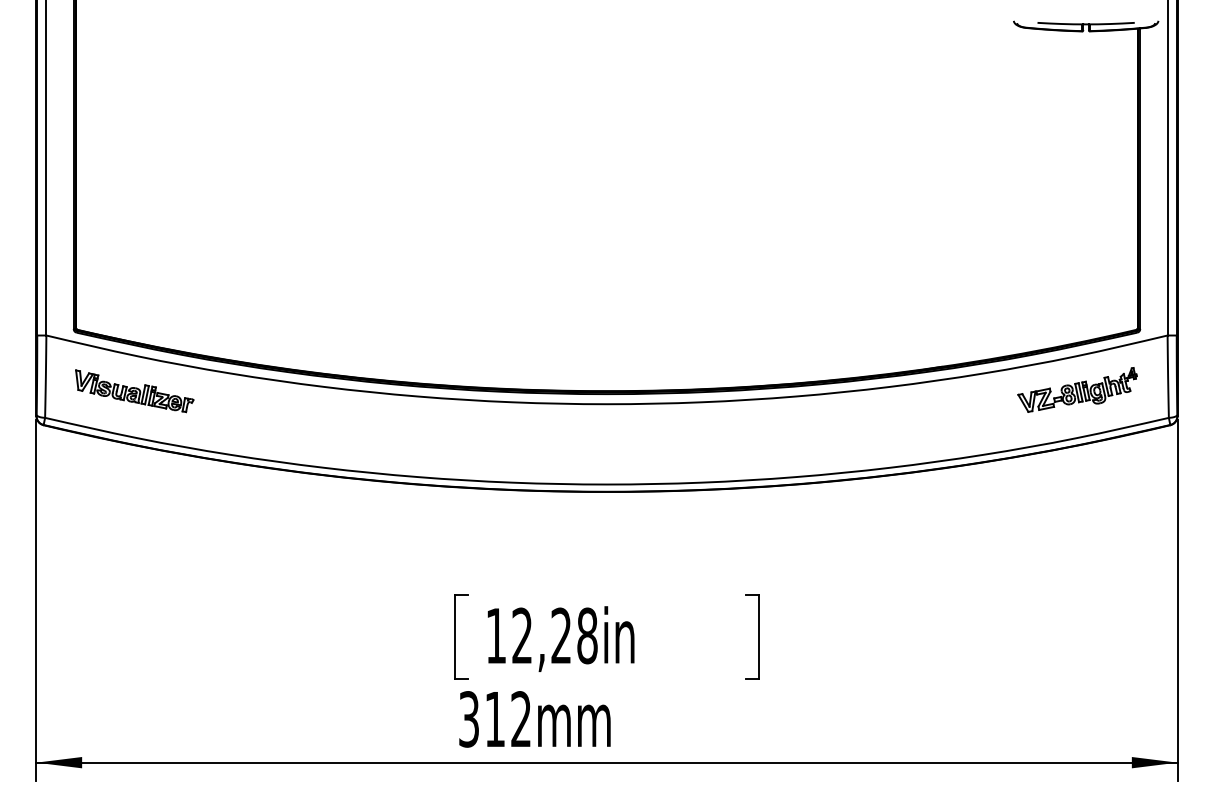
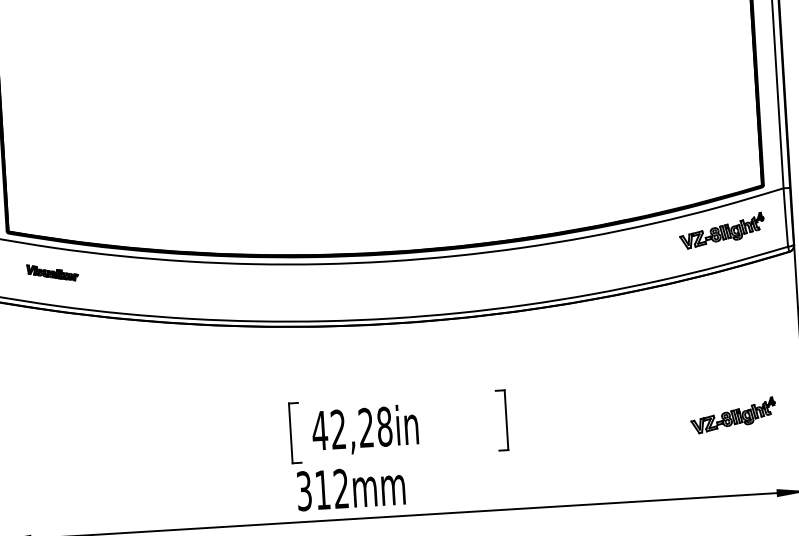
part: (134, 391) -> (52, 272), size x0.6
text: (496, 635) -> (320, 430), 12,28in -> 42,28in
part: (1077, 649) -> (733, 415), added

